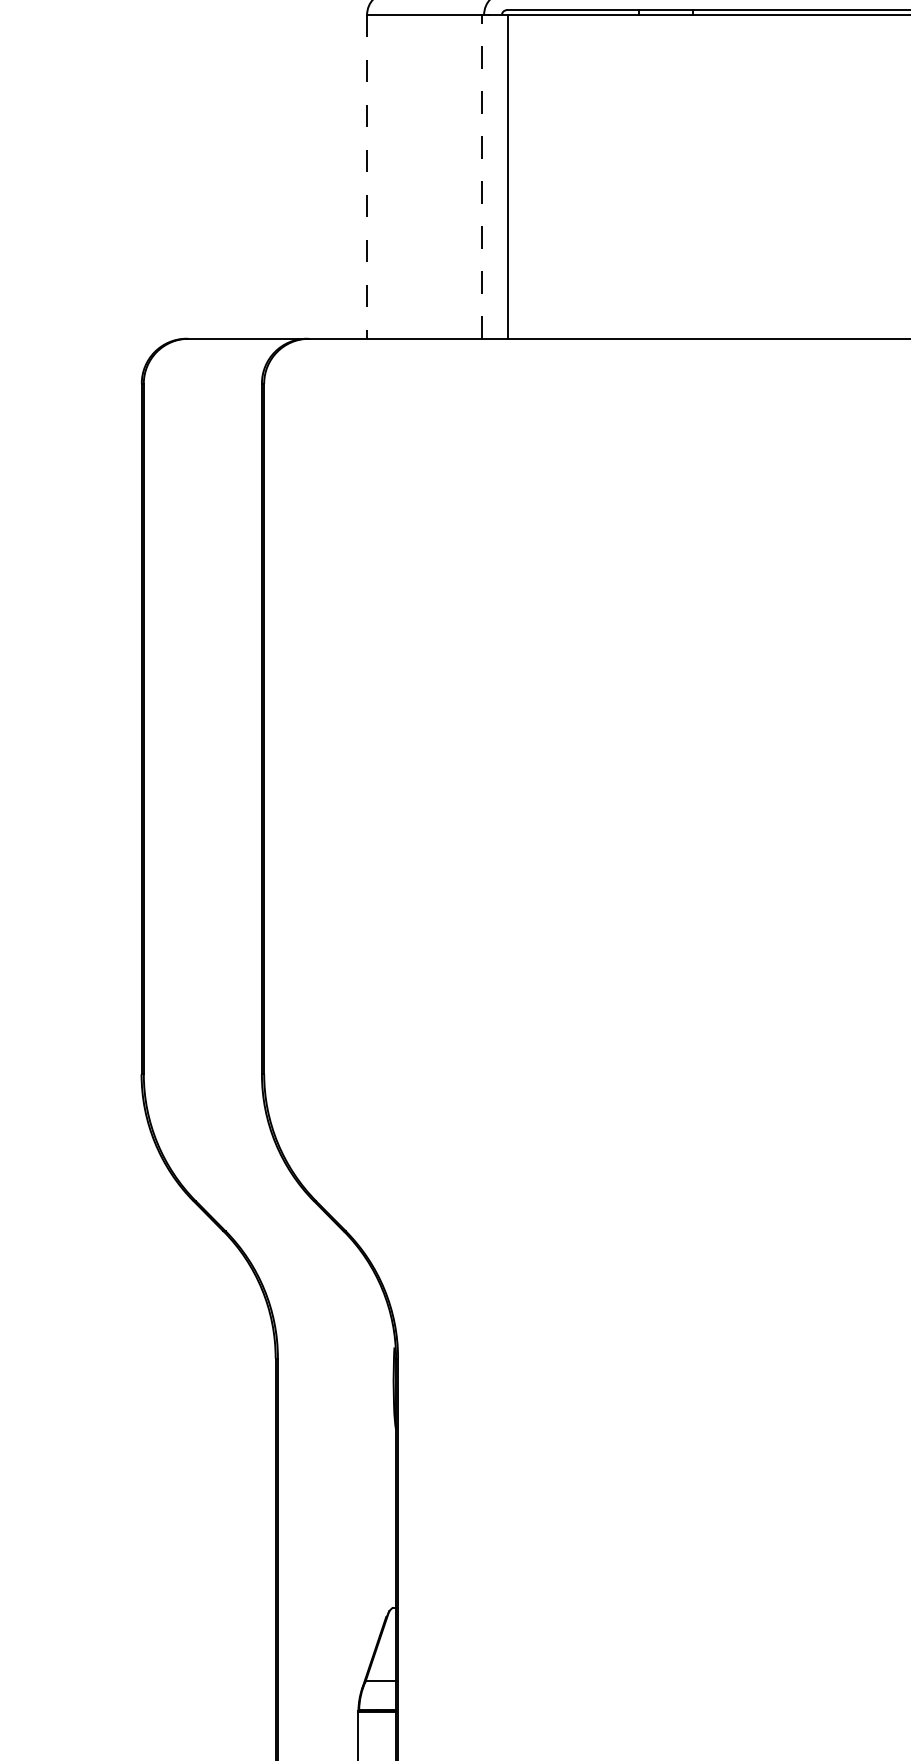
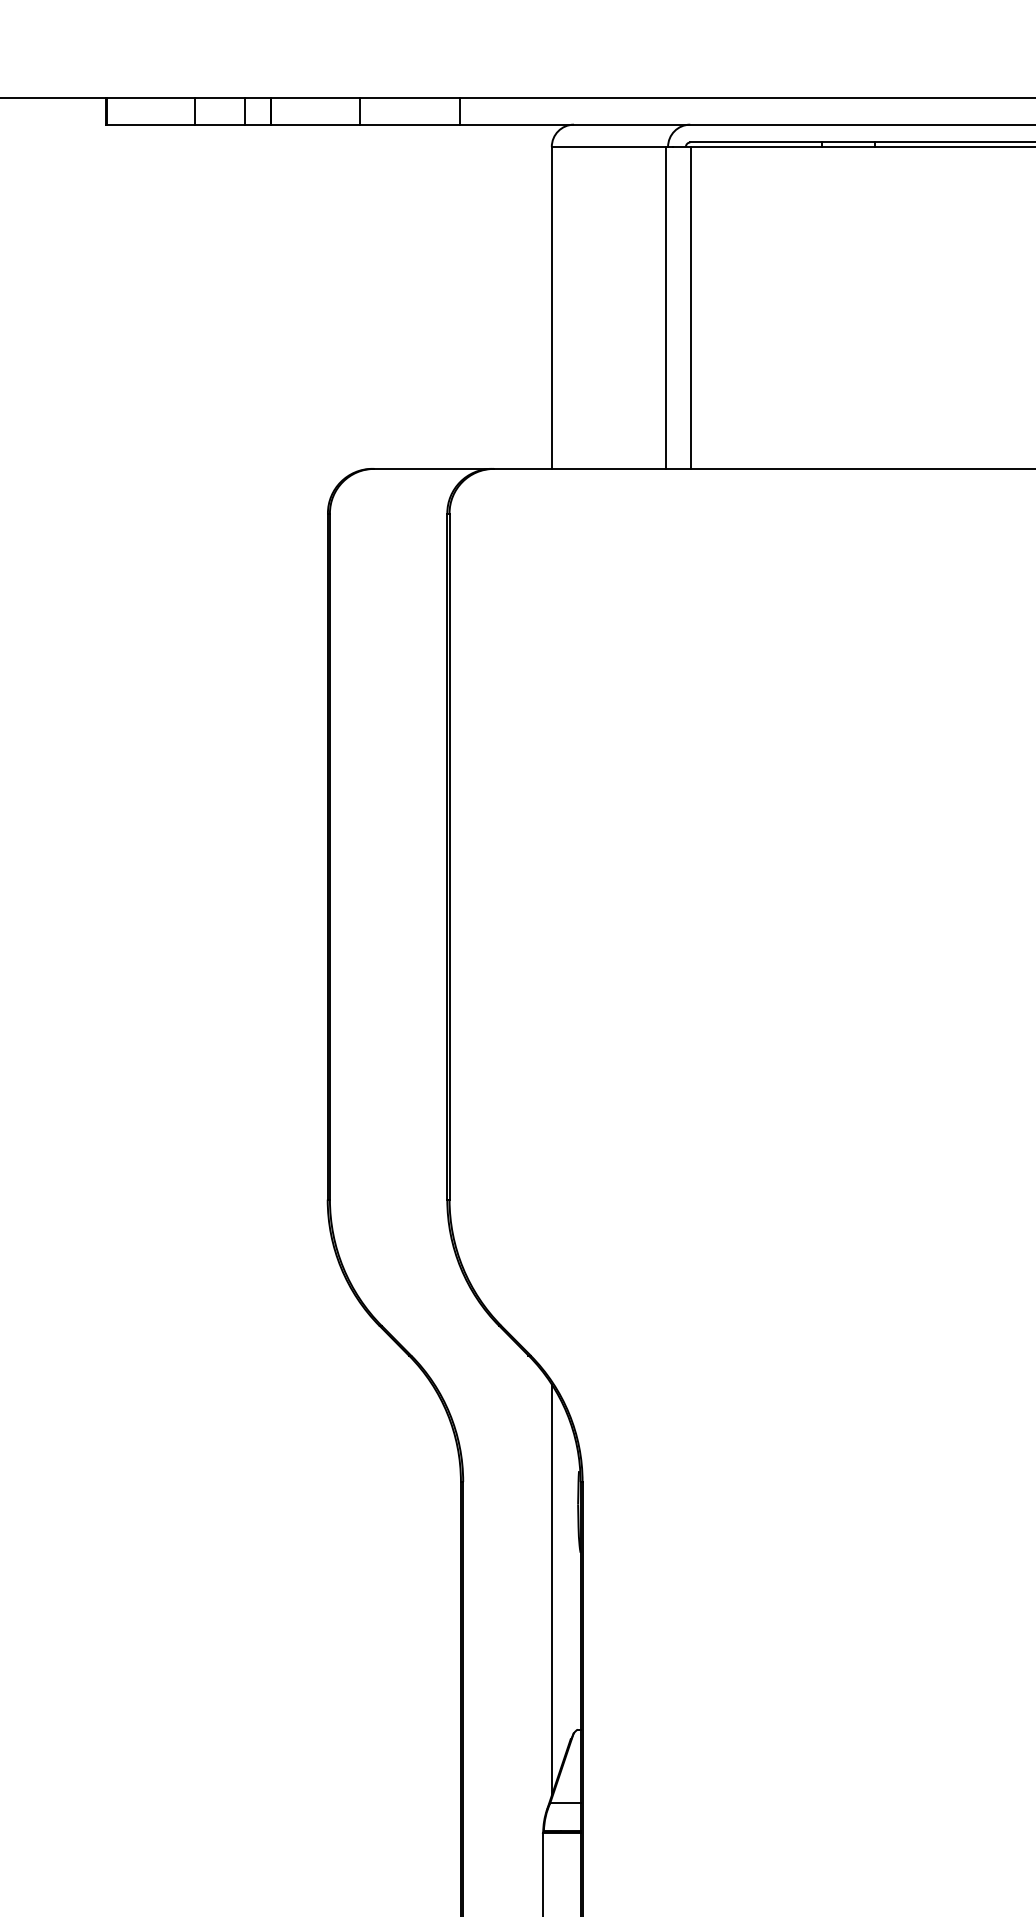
line: (366, 176) -> (551, 307), dashed -> solid
line: (482, 176) -> (666, 307), dashed -> solid
line: (366, 1466) -> (551, 1589), added

